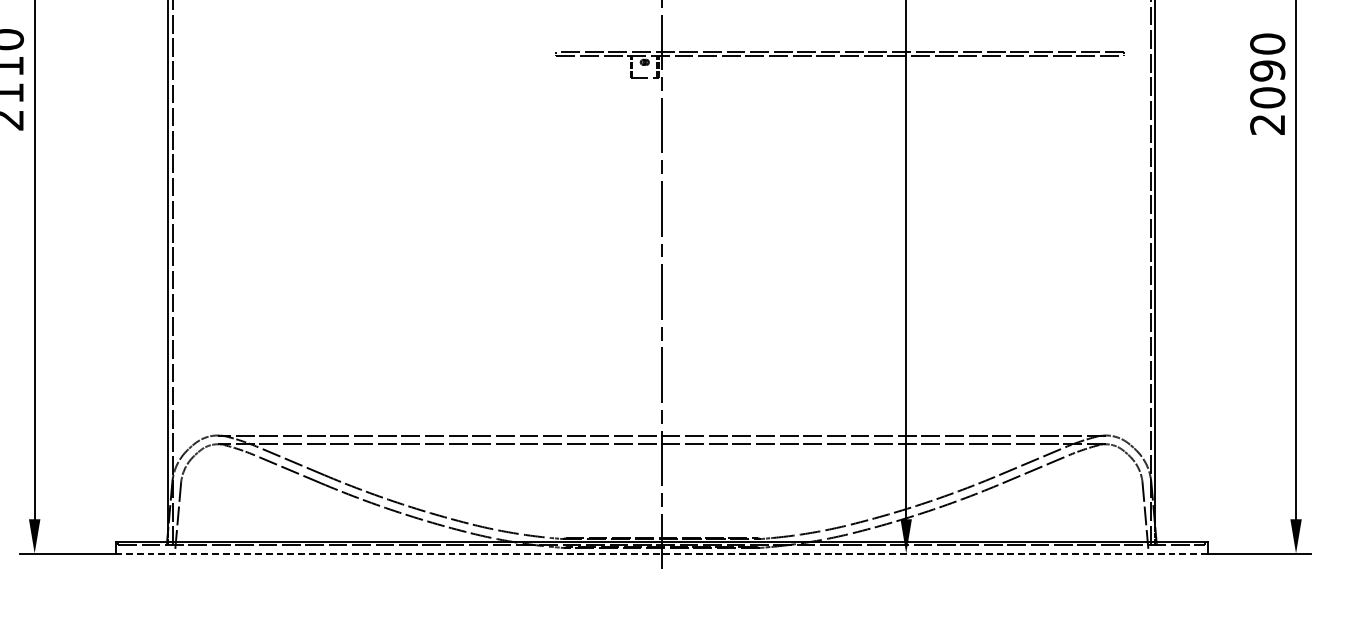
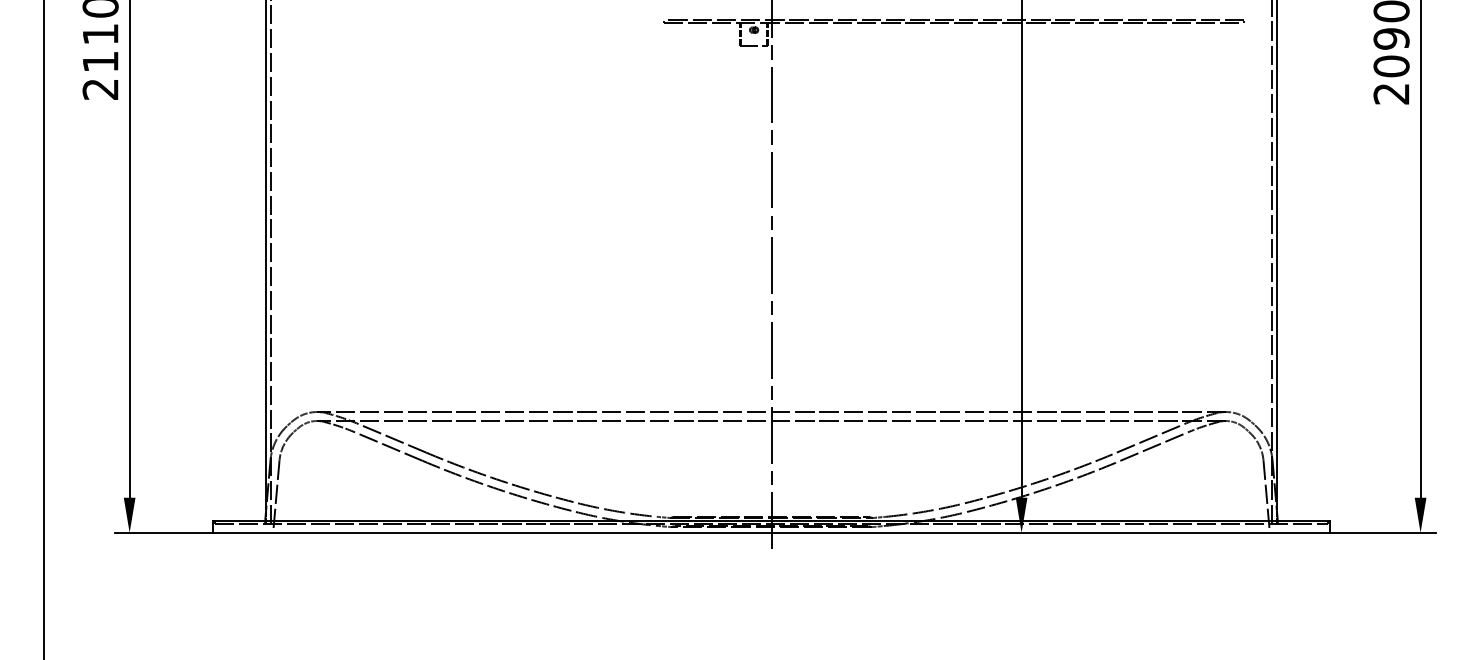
line: (661, 553) -> (771, 532), dashed -> solid

